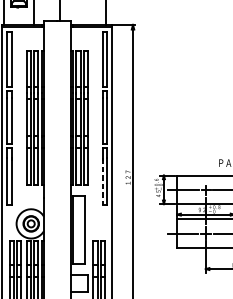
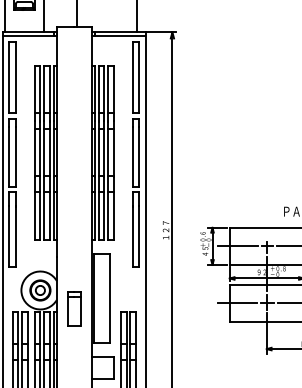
line: (102, 182) -> (132, 236), dashed -> solid
part: (57, 237) -> (74, 308), added

